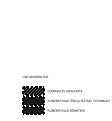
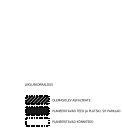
fill: (33, 110) -> (36, 121), removed

